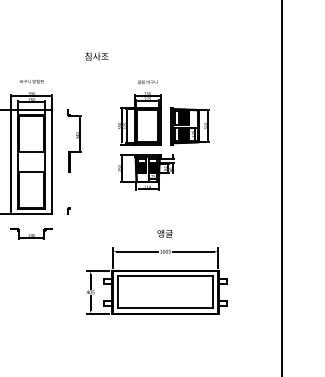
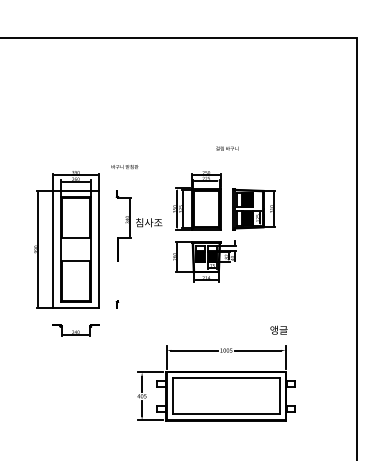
text: (97, 56) -> (149, 222), moved
text: (31, 82) -> (124, 167), moved
text: (147, 82) -> (227, 148), moved
text: (164, 233) -> (278, 329), moved

